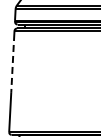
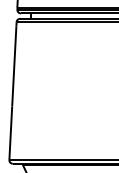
line: (12, 63) -> (13, 66), dashed -> solid

